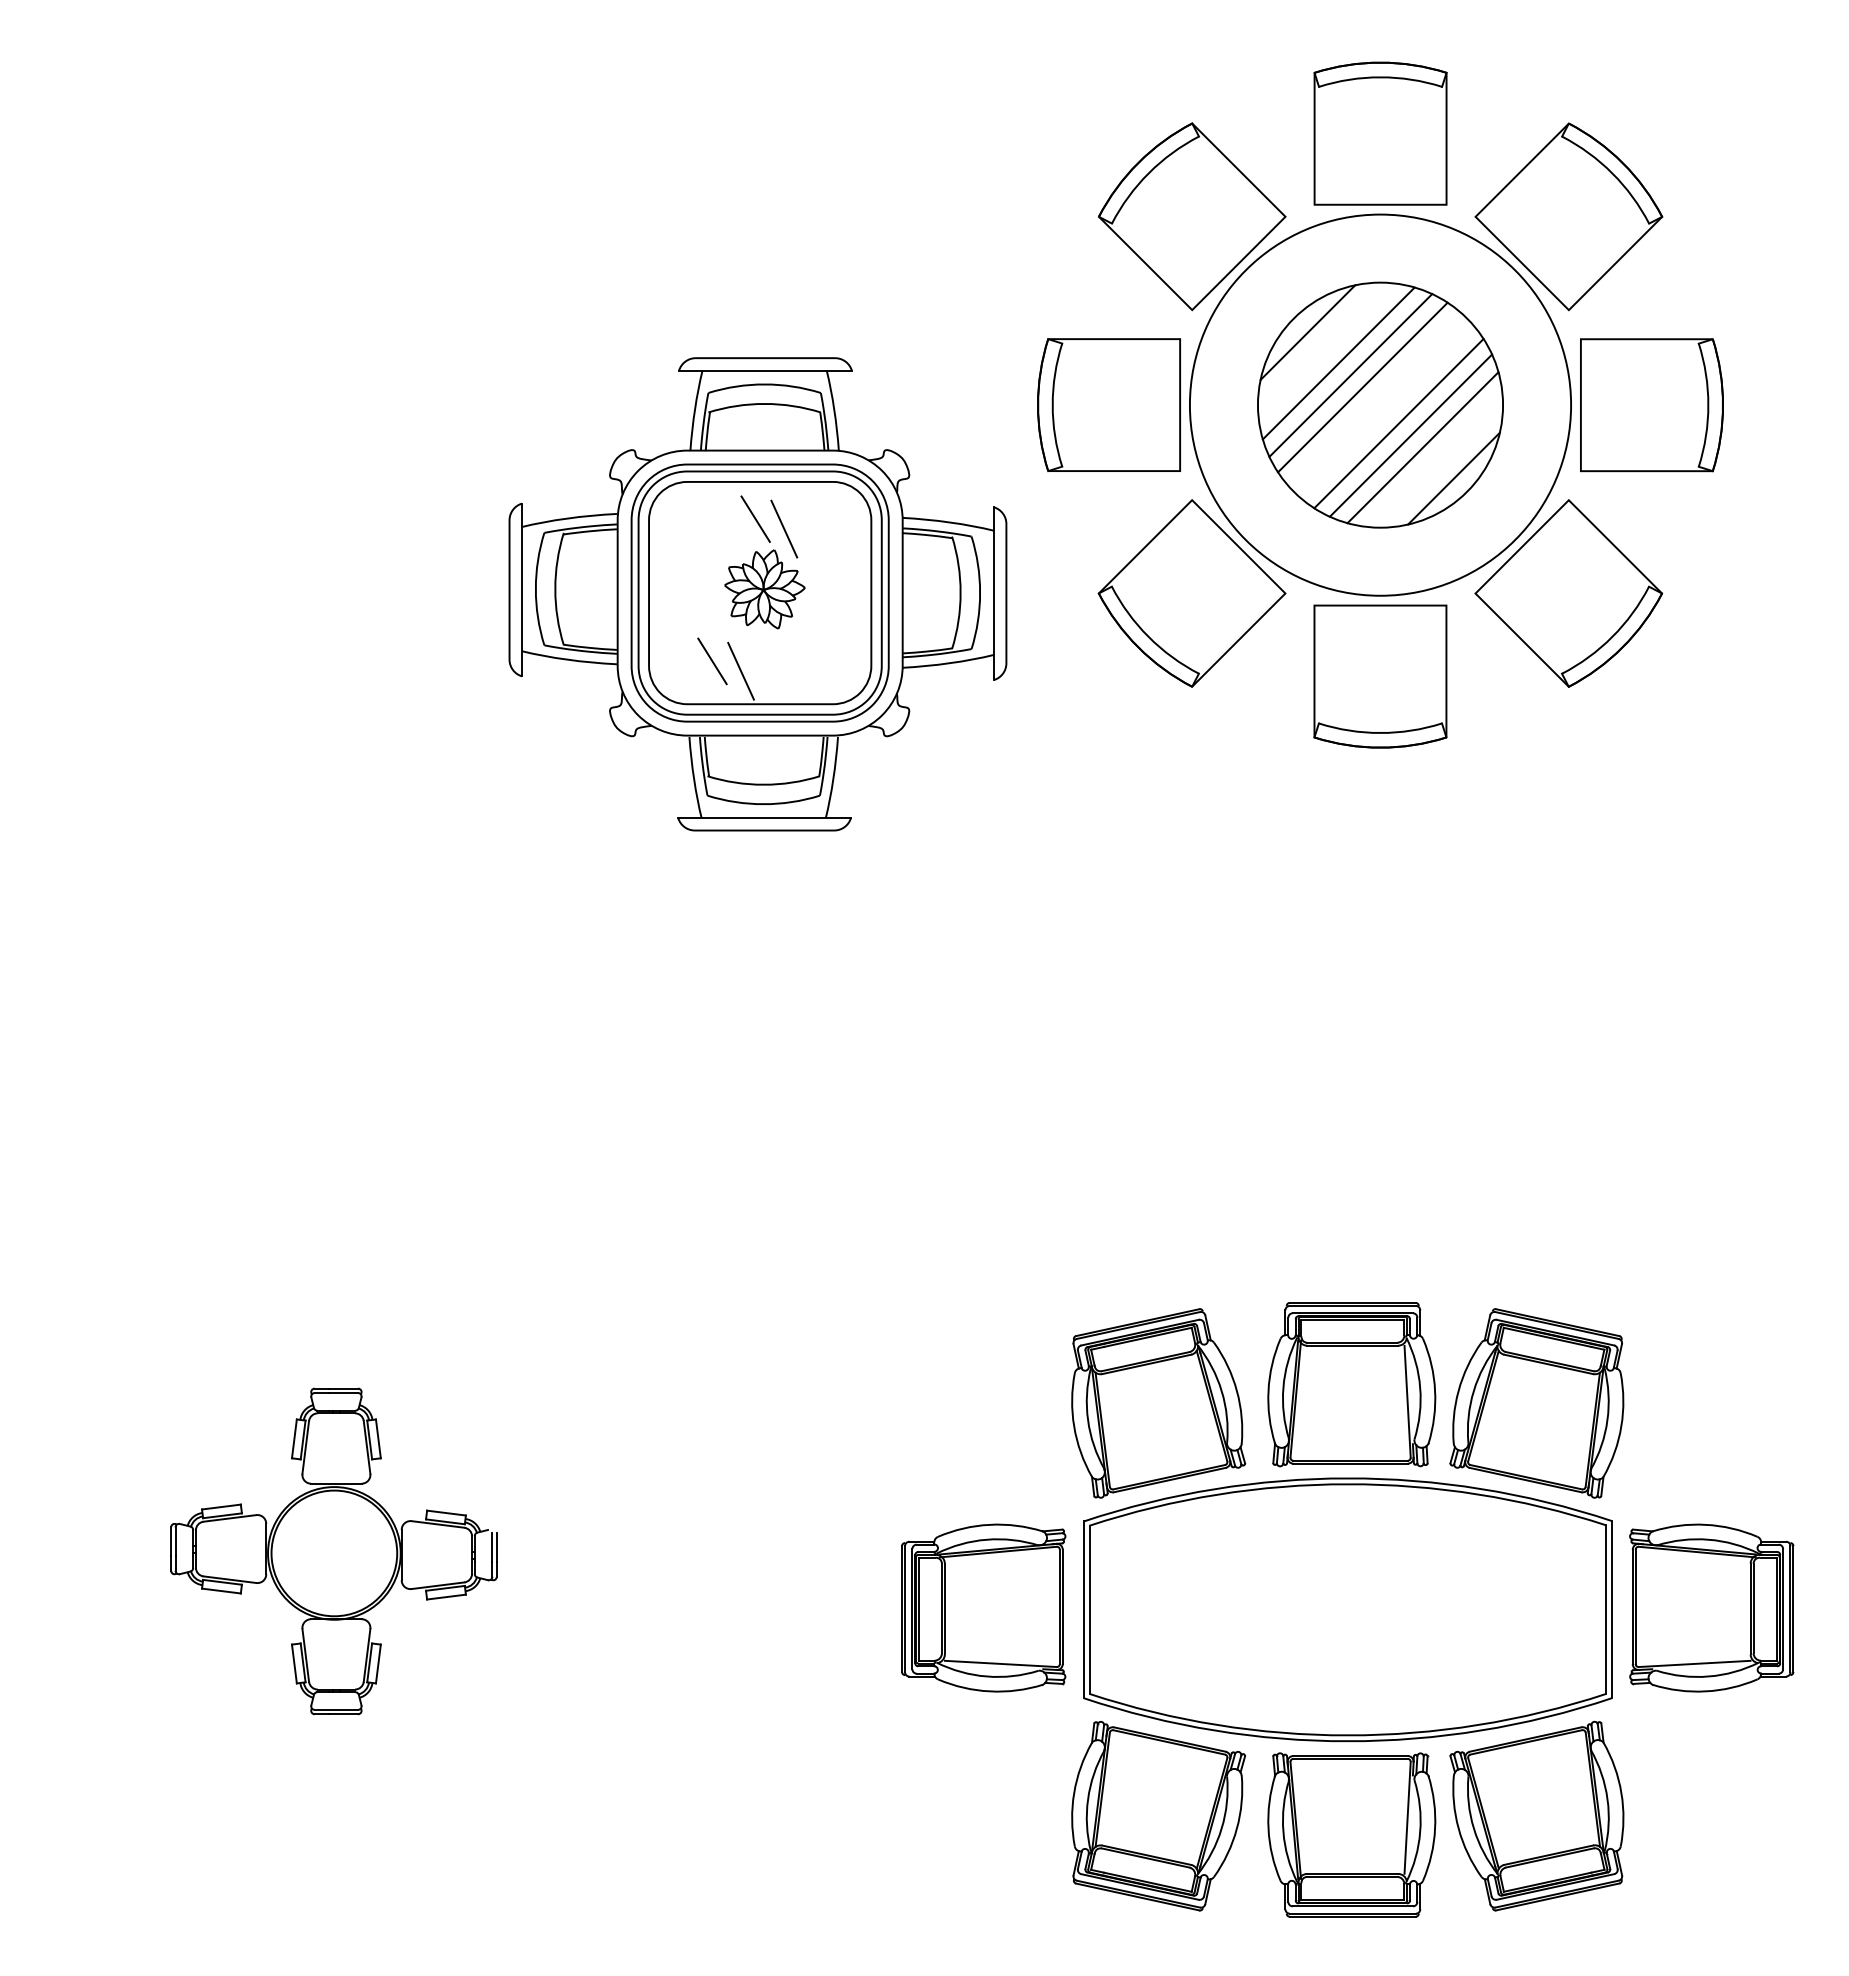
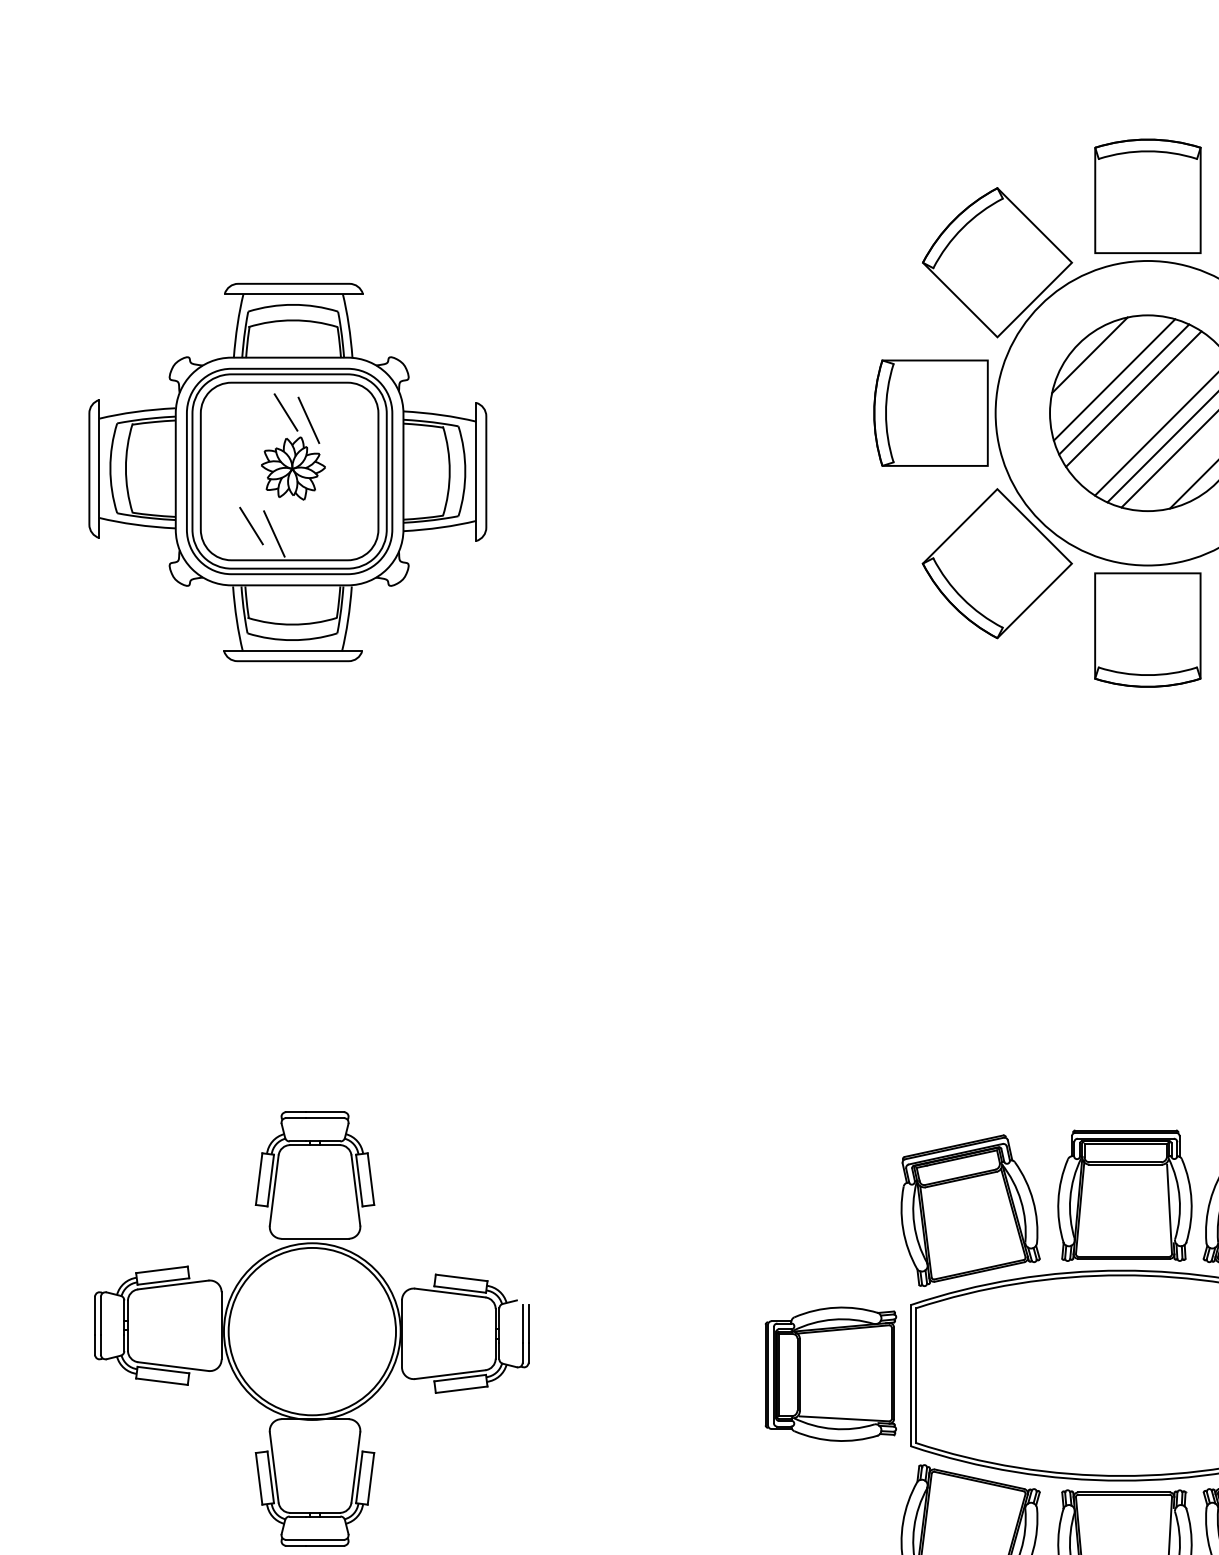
part: (757, 594) -> (287, 472), moved
part: (333, 1551) -> (311, 1329), size x1.67

